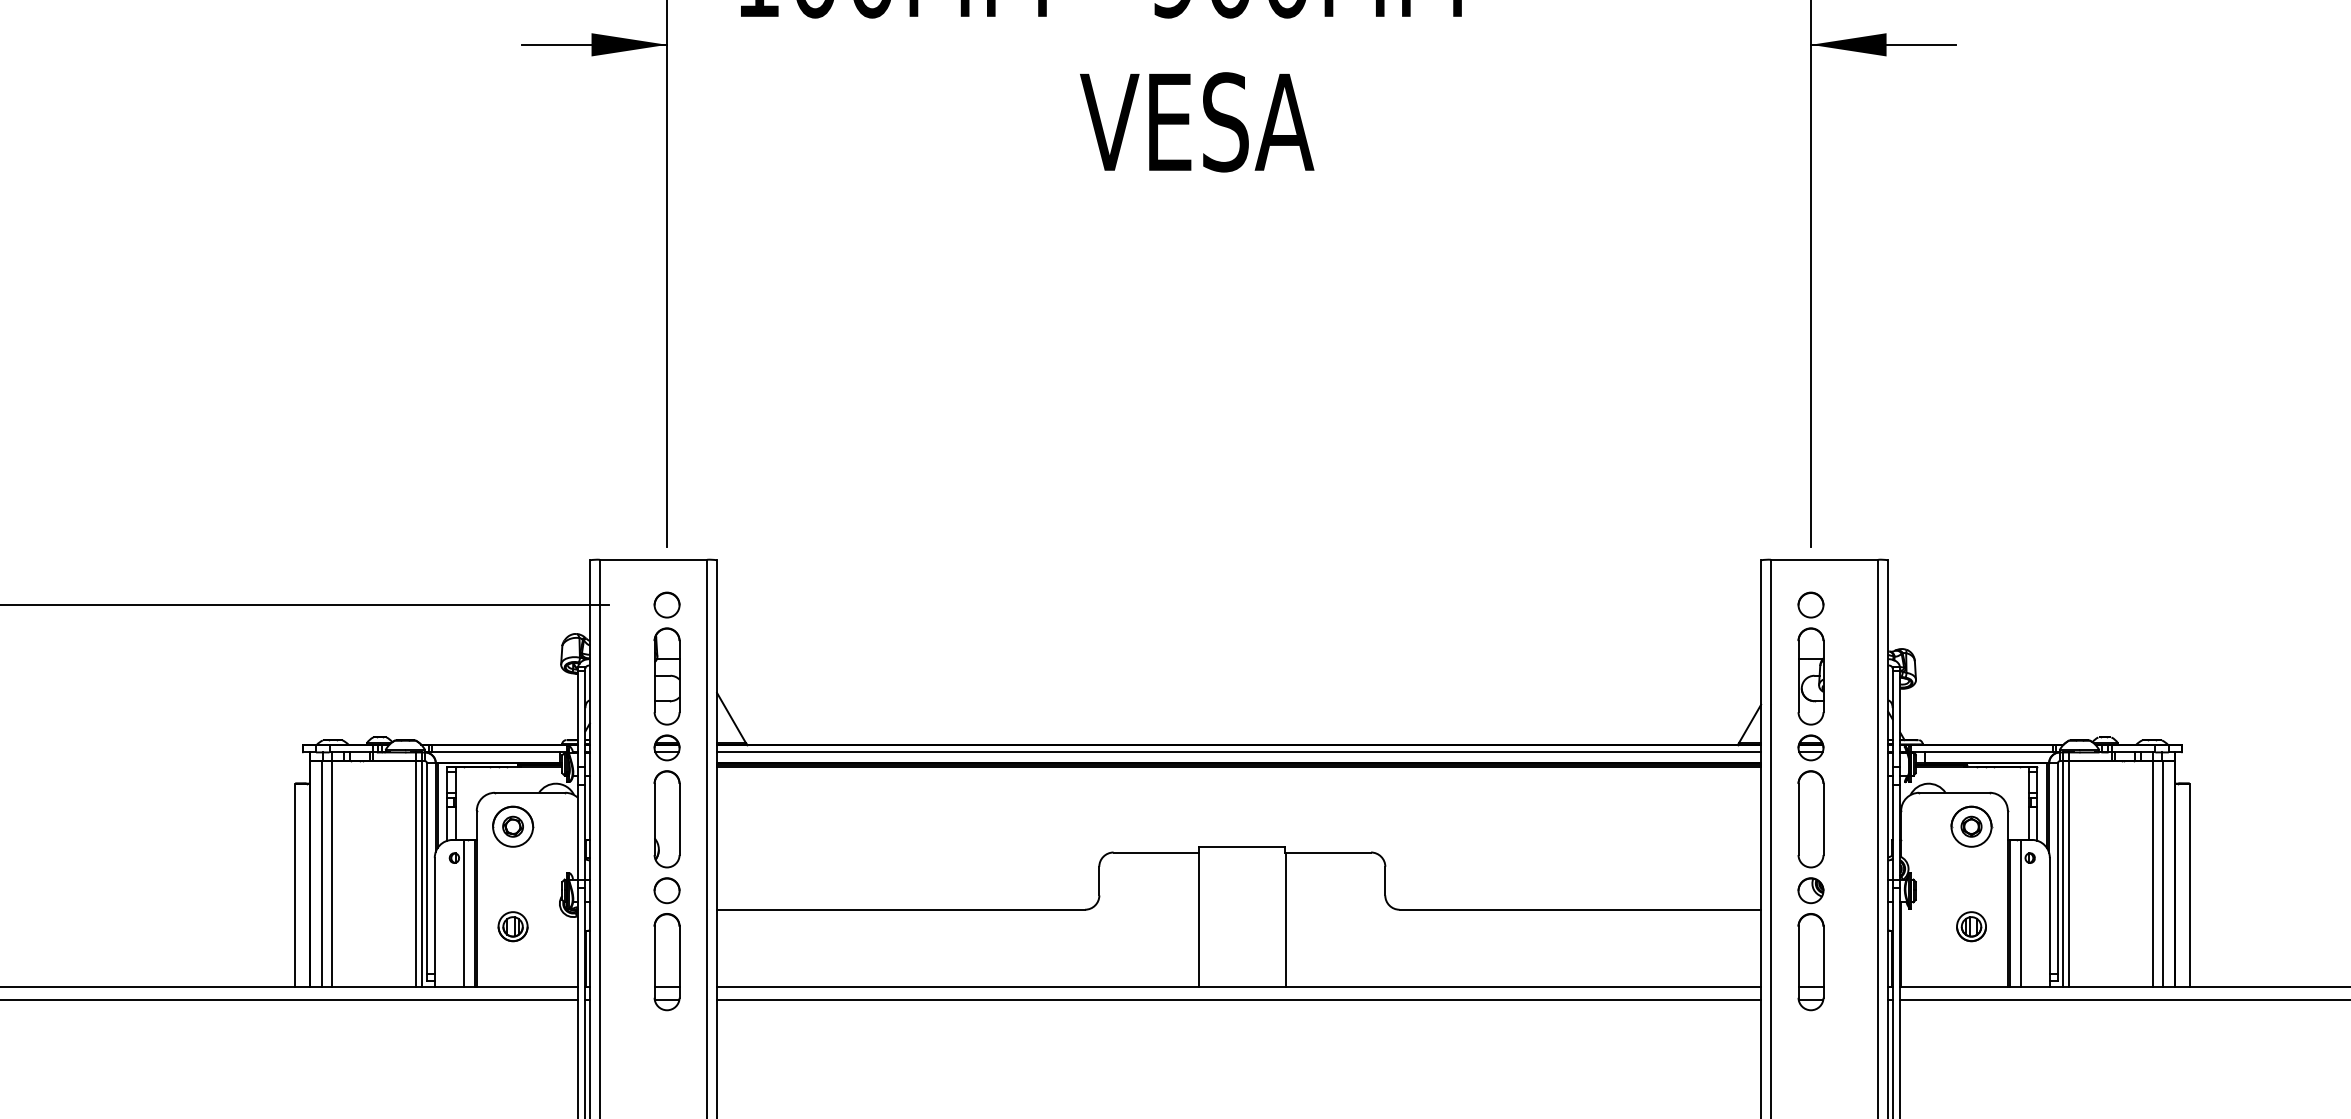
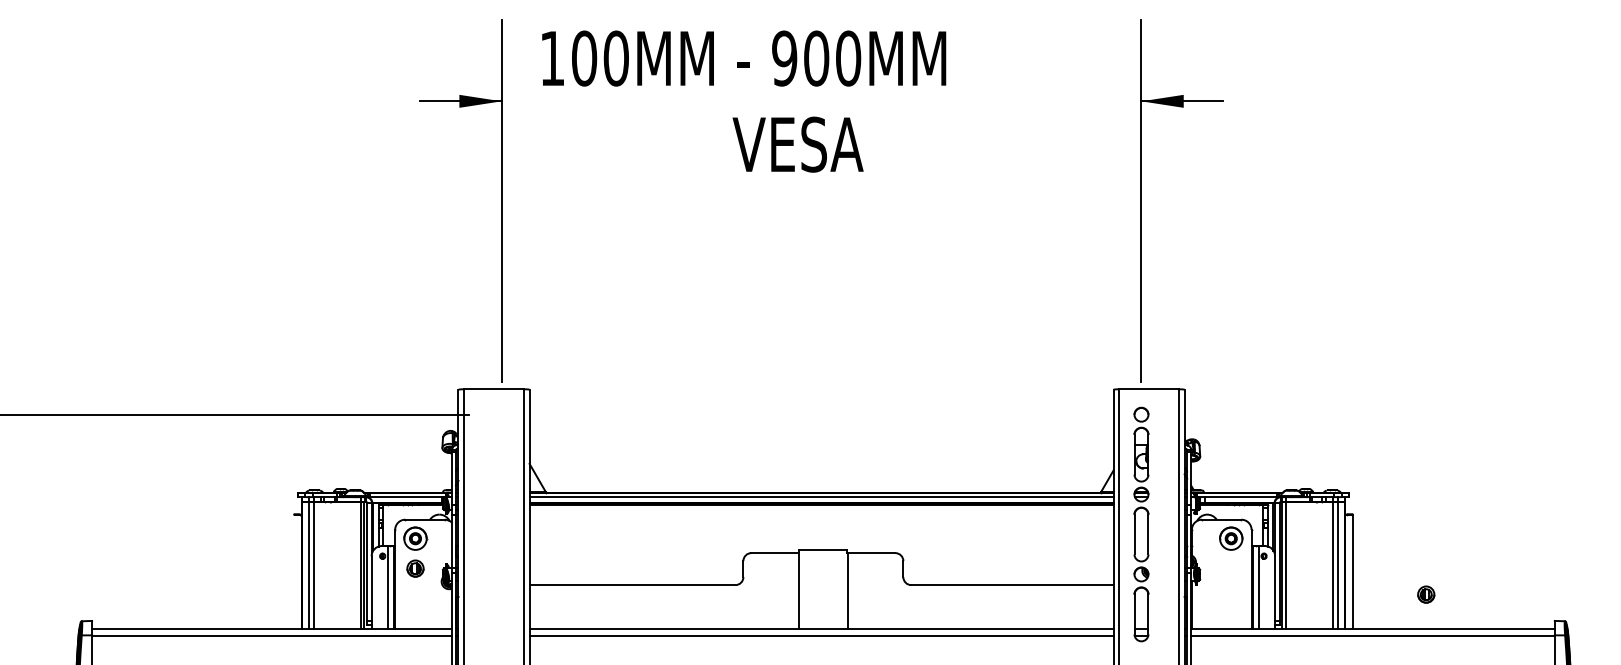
part: (666, 801) -> (501, 524), removed
line: (294, 885) -> (293, 571), removed
part: (513, 926) -> (415, 568), moved
part: (1971, 926) -> (1426, 594), moved

